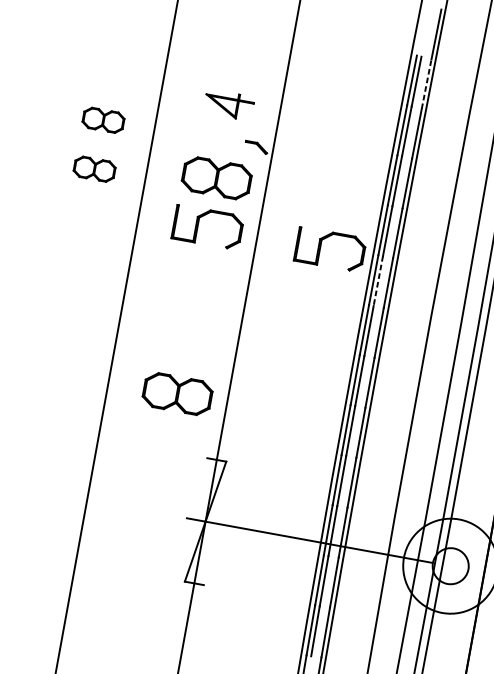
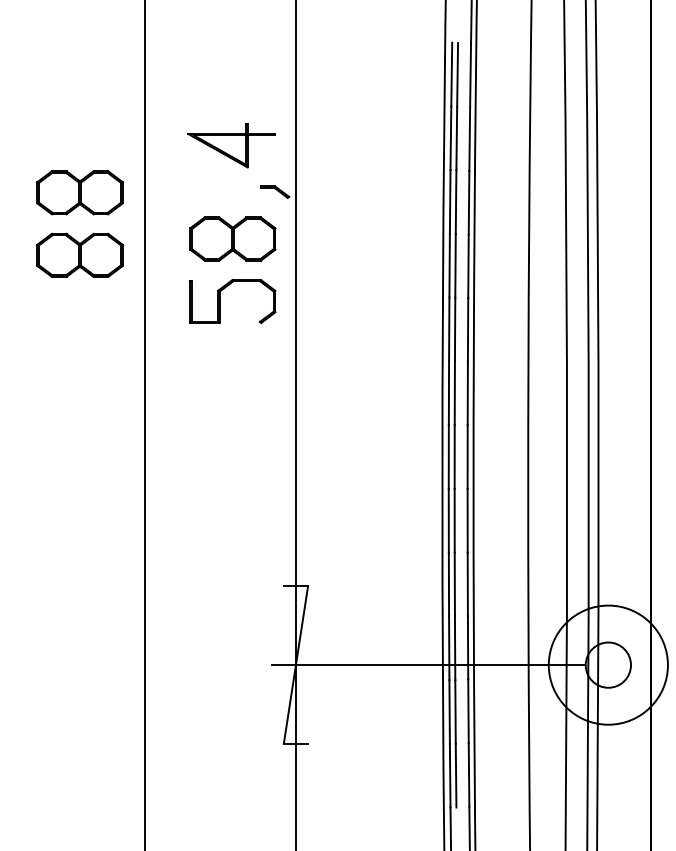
line: (426, 83) -> (470, 75), dashed -> solid
part: (229, 104) -> (231, 145), size x1.43
part: (103, 119) -> (79, 192), size x1.67
part: (94, 168) -> (79, 254), size x1.67
part: (320, 247) -> (376, 301), removed
line: (378, 281) -> (455, 329), dashed -> solid
part: (177, 393) -> (232, 513), removed

